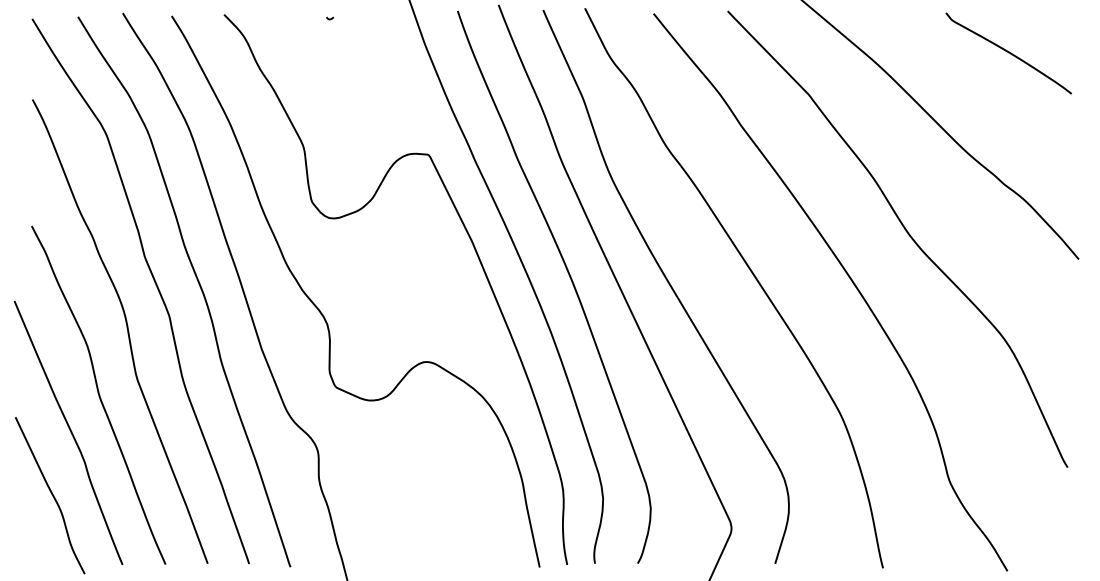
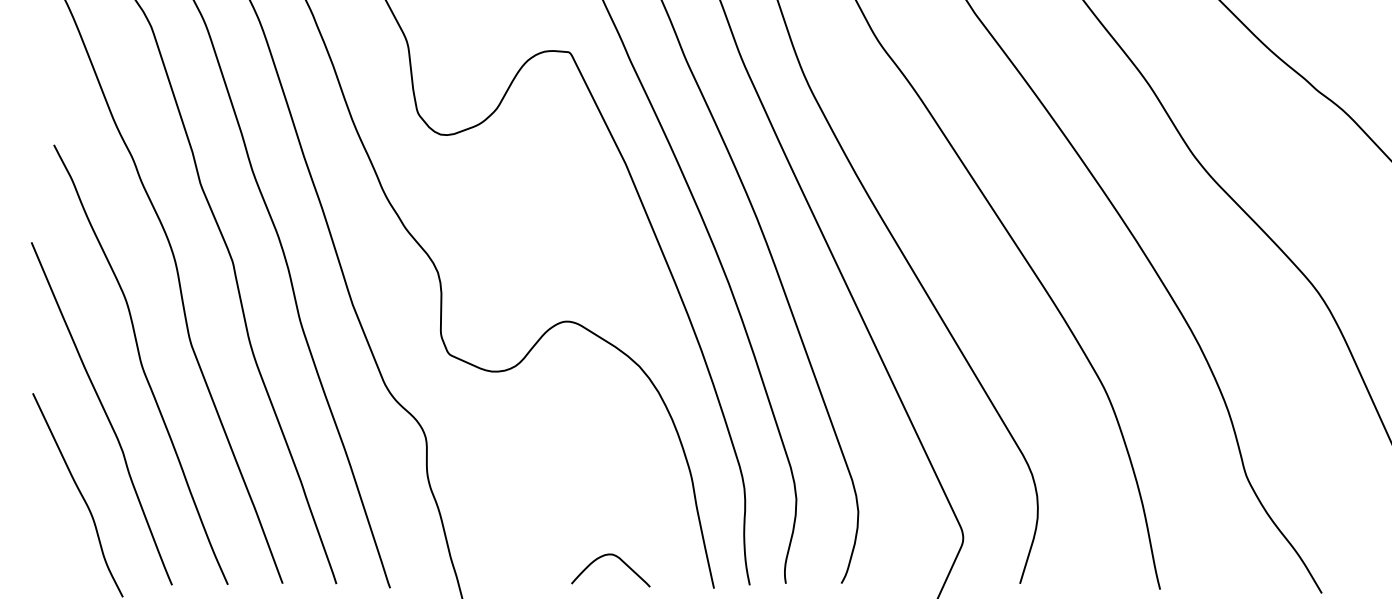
curve: (465, 544) -> (617, 558), added

